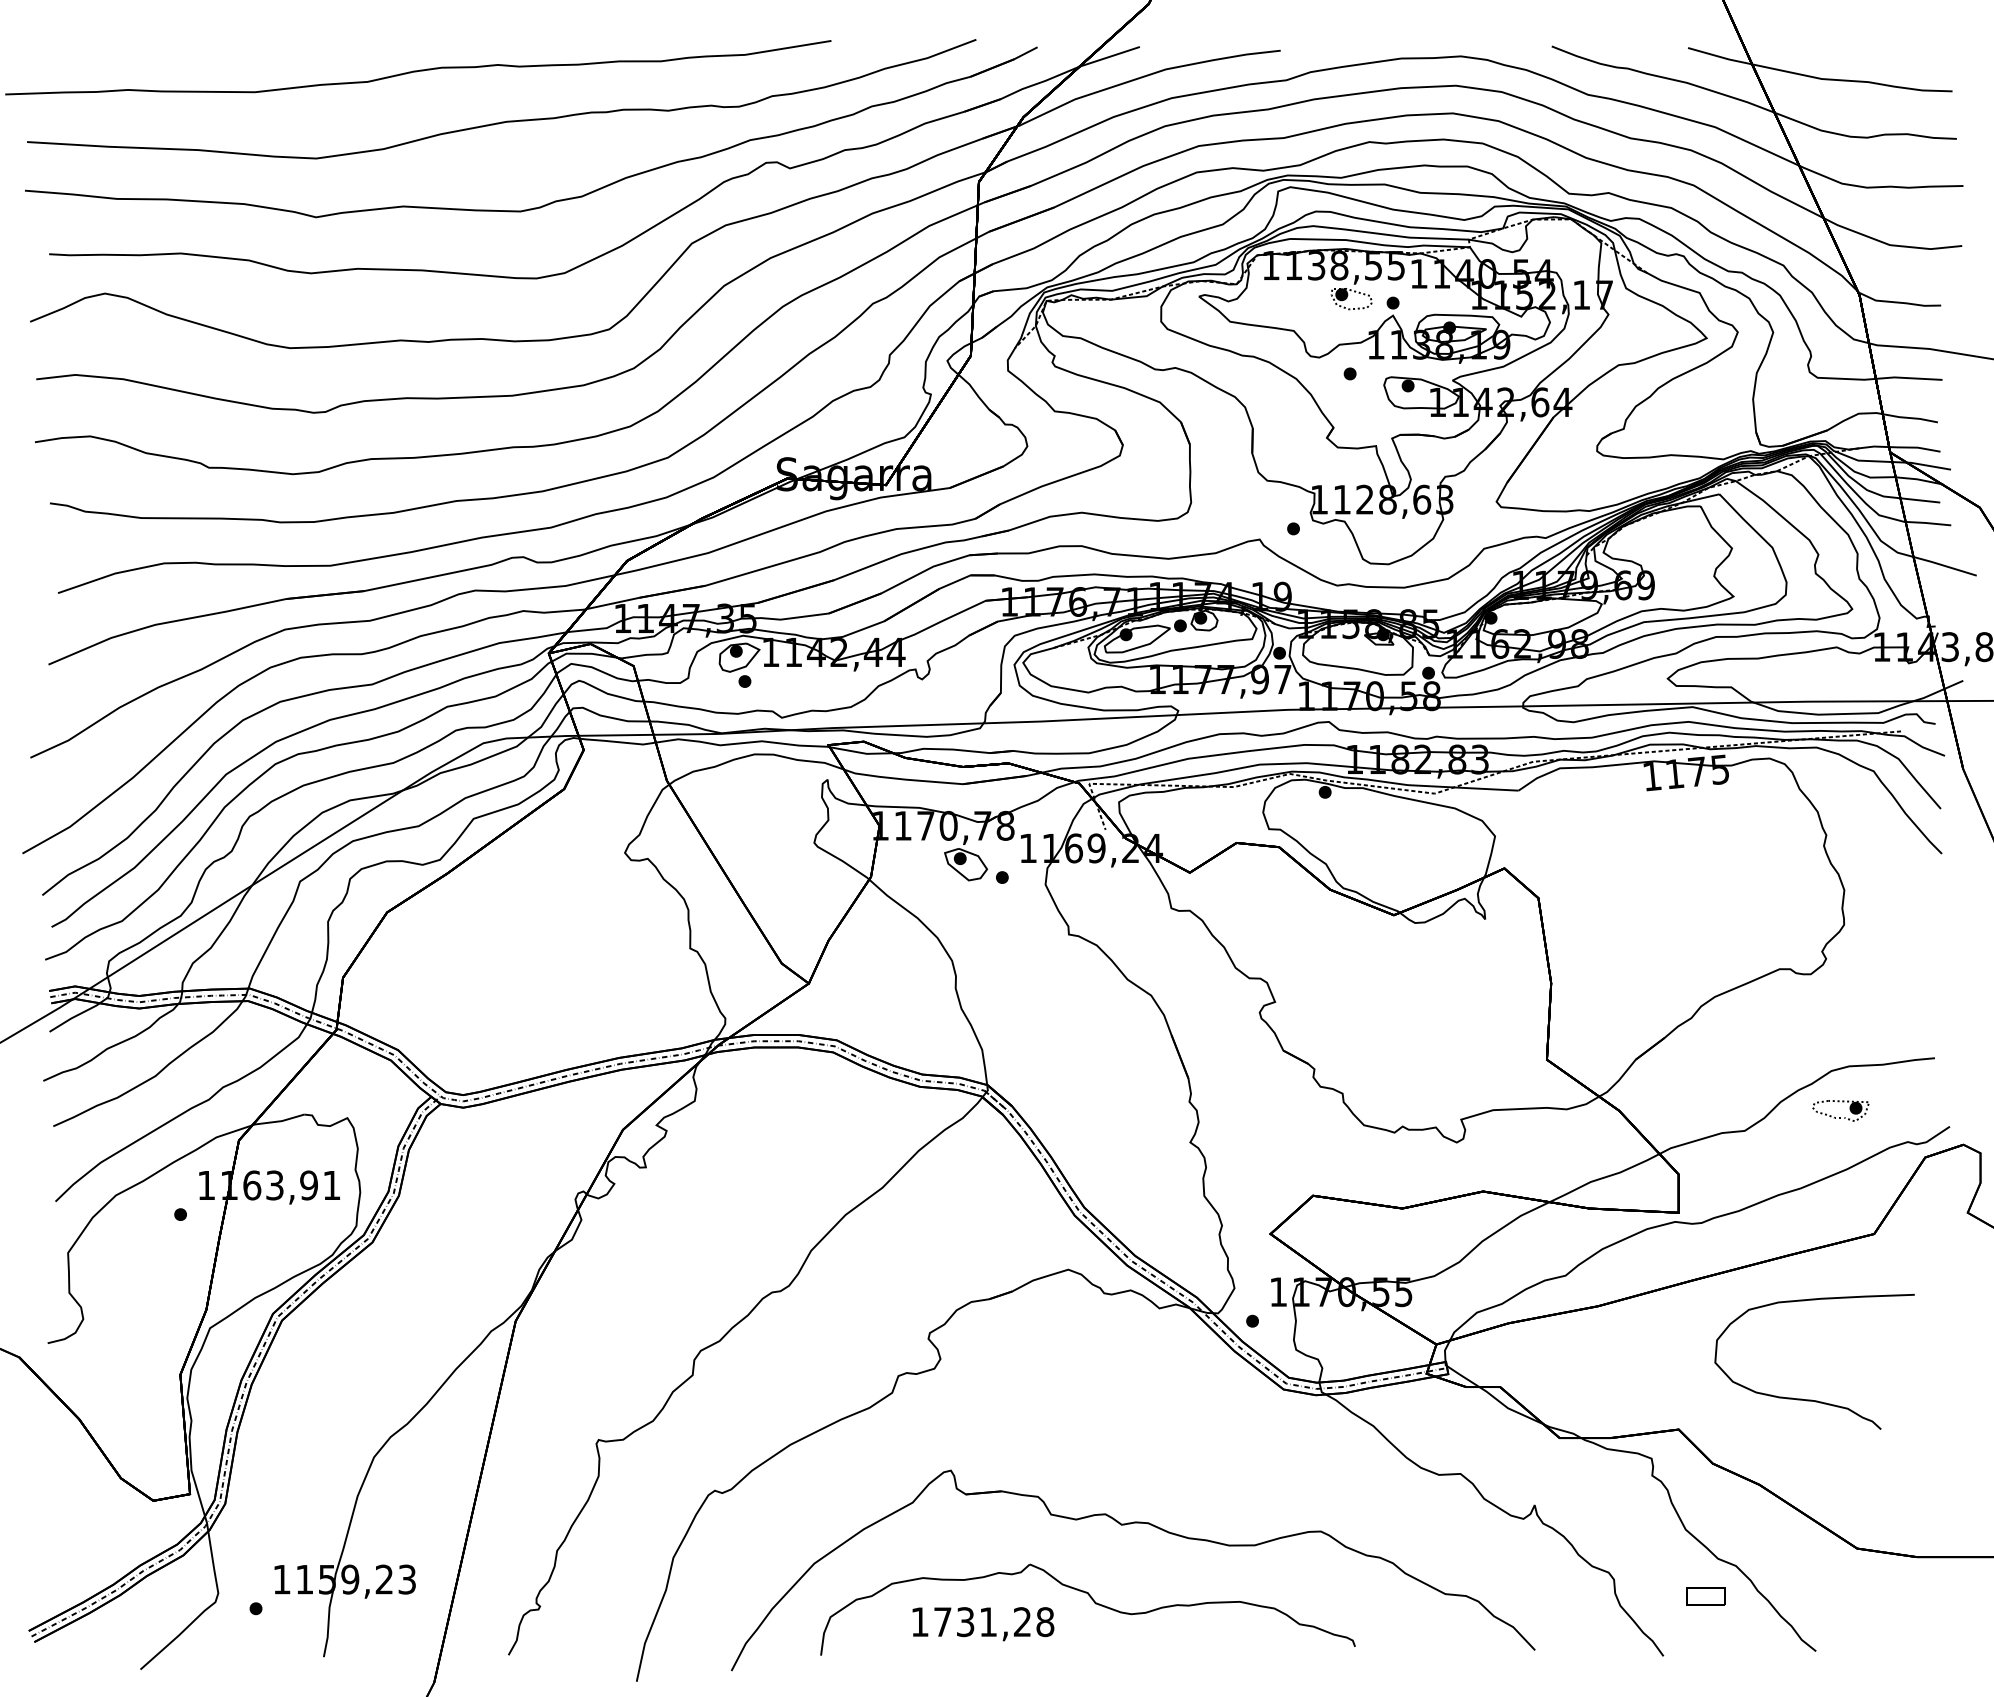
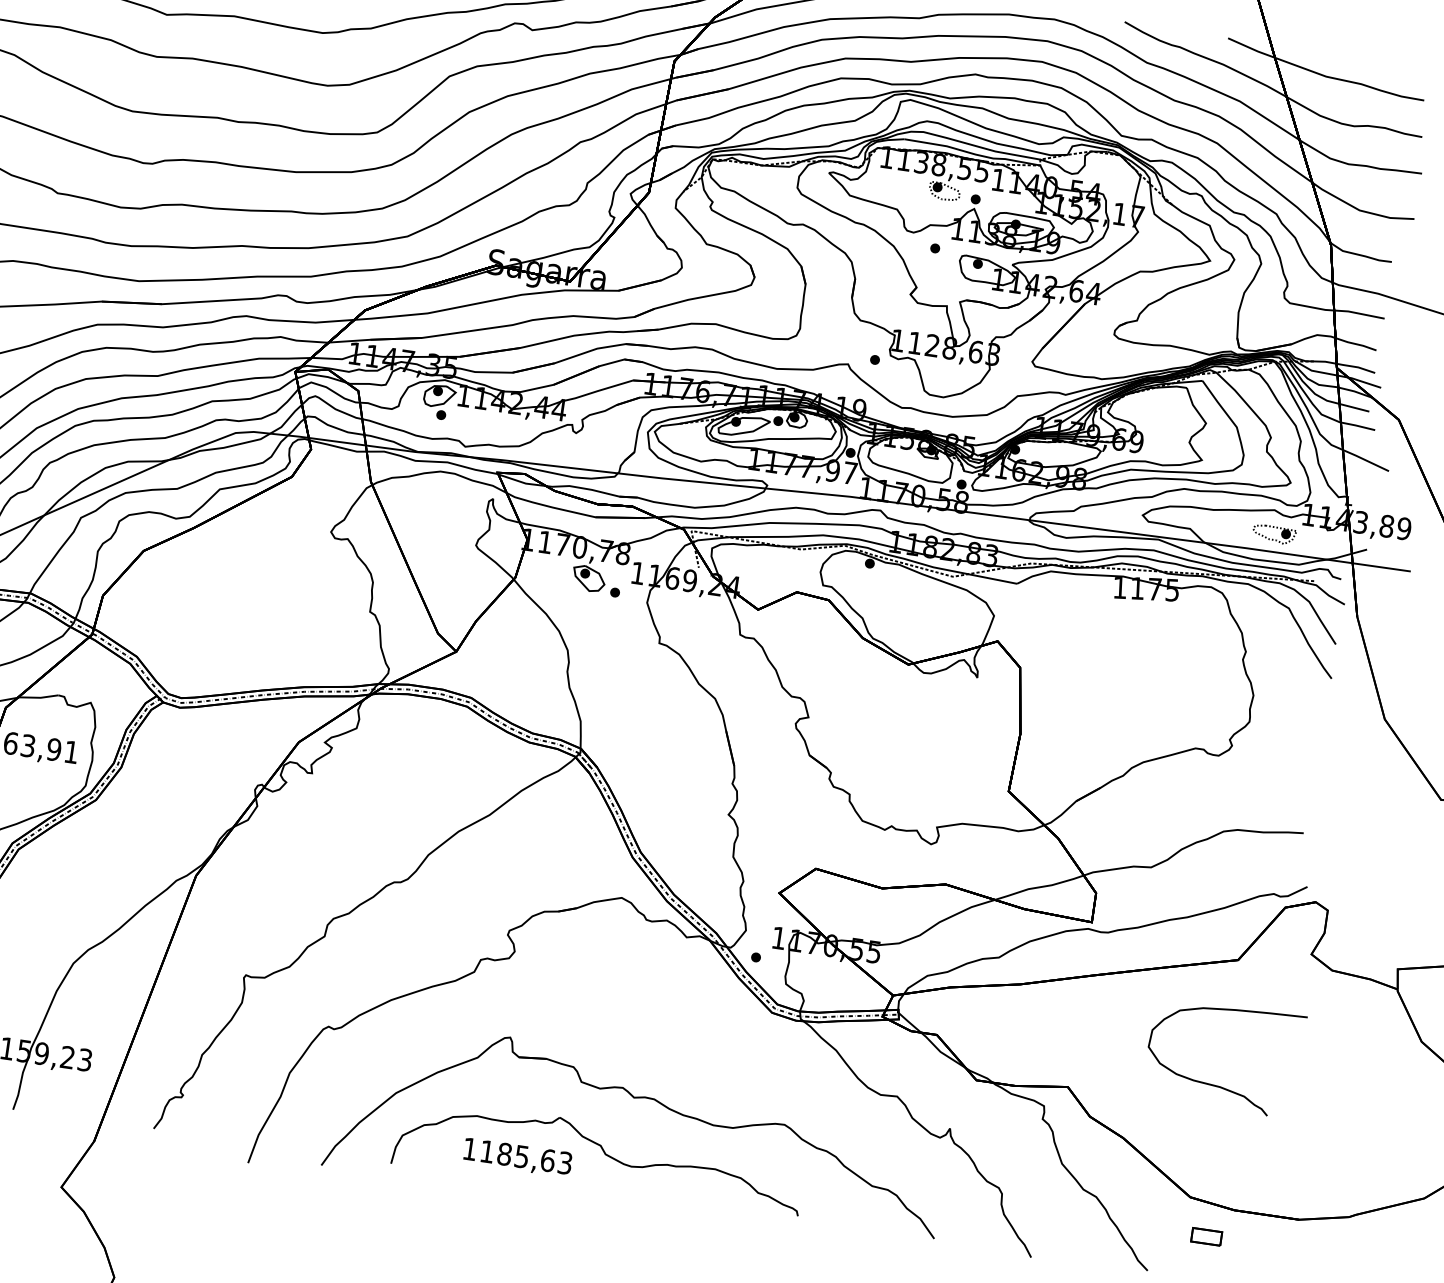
part: (1840, 1117) -> (1273, 539), moved
curve: (1812, 1399) -> (1218, 1085), moved
part: (1705, 1596) -> (1206, 1236), moved
text: (994, 1622) -> (526, 1157), 1731,28 -> 1185,63

